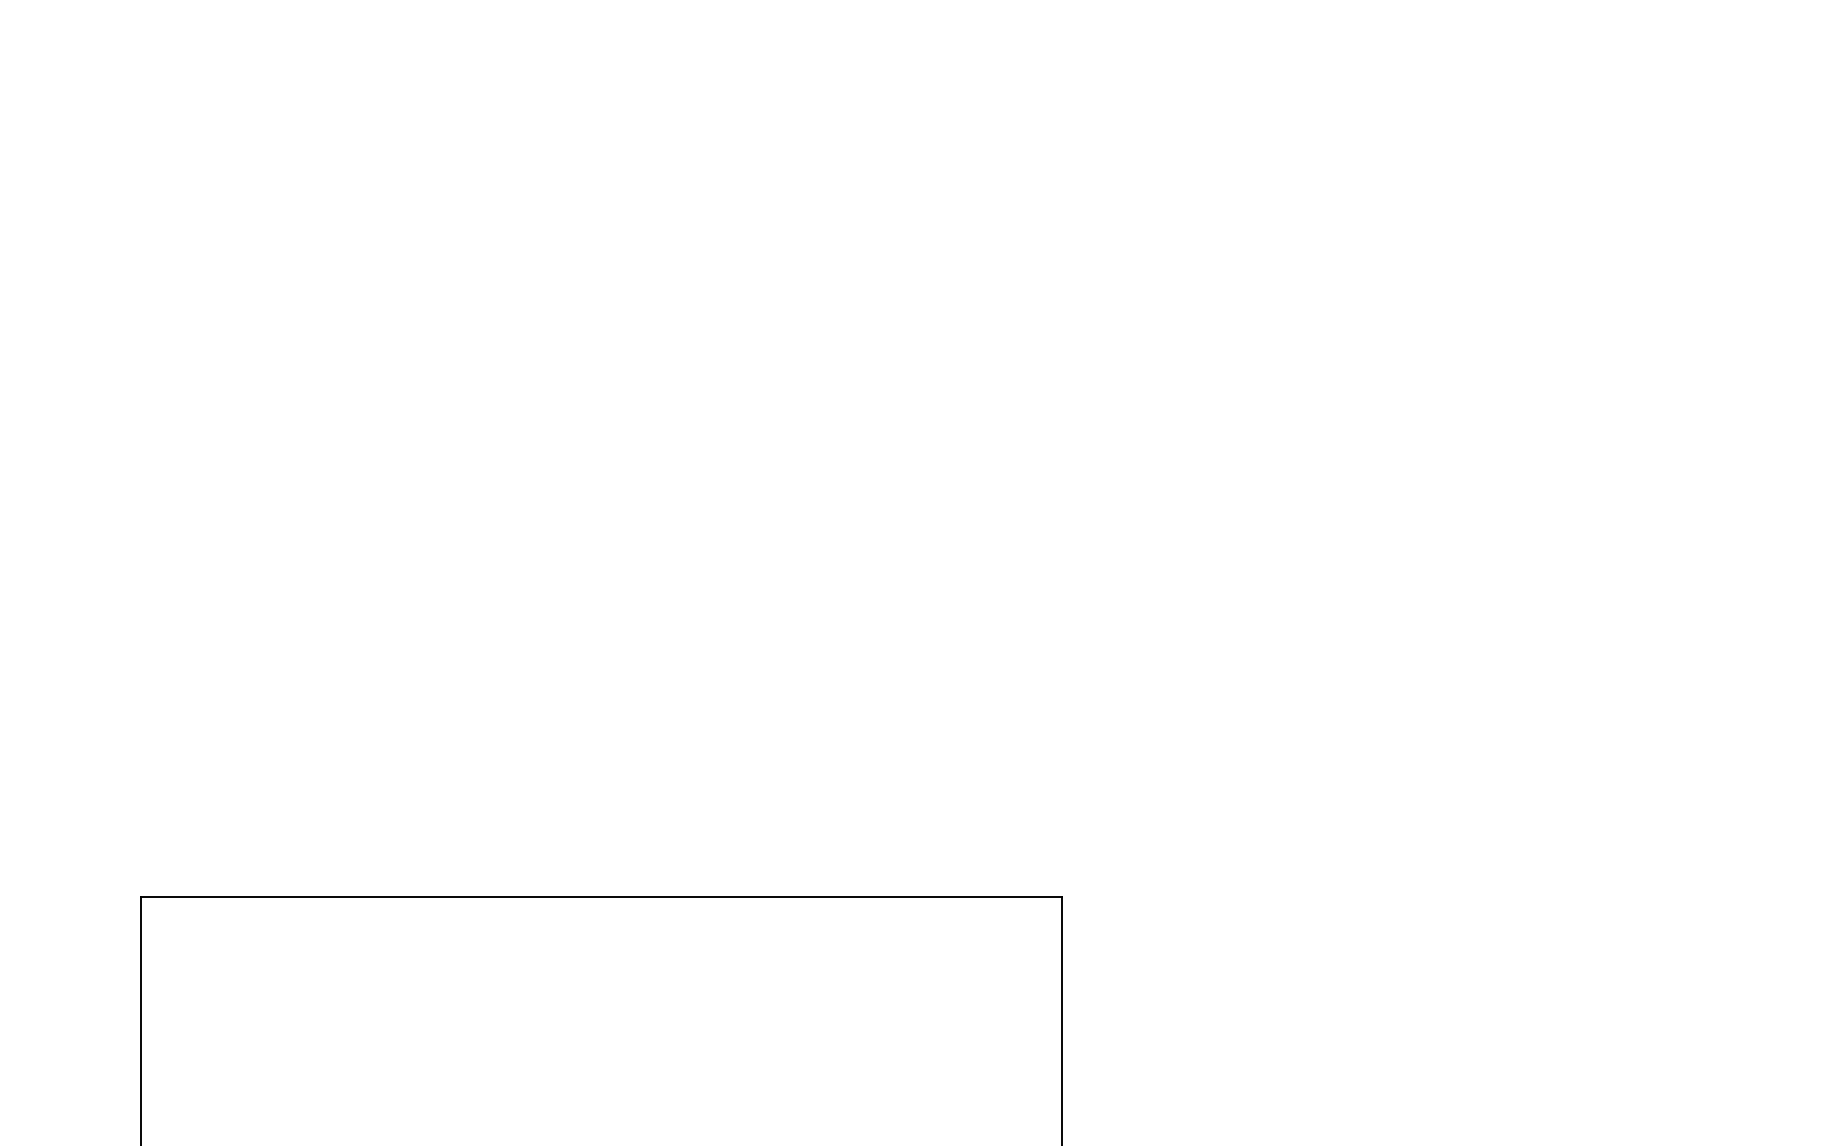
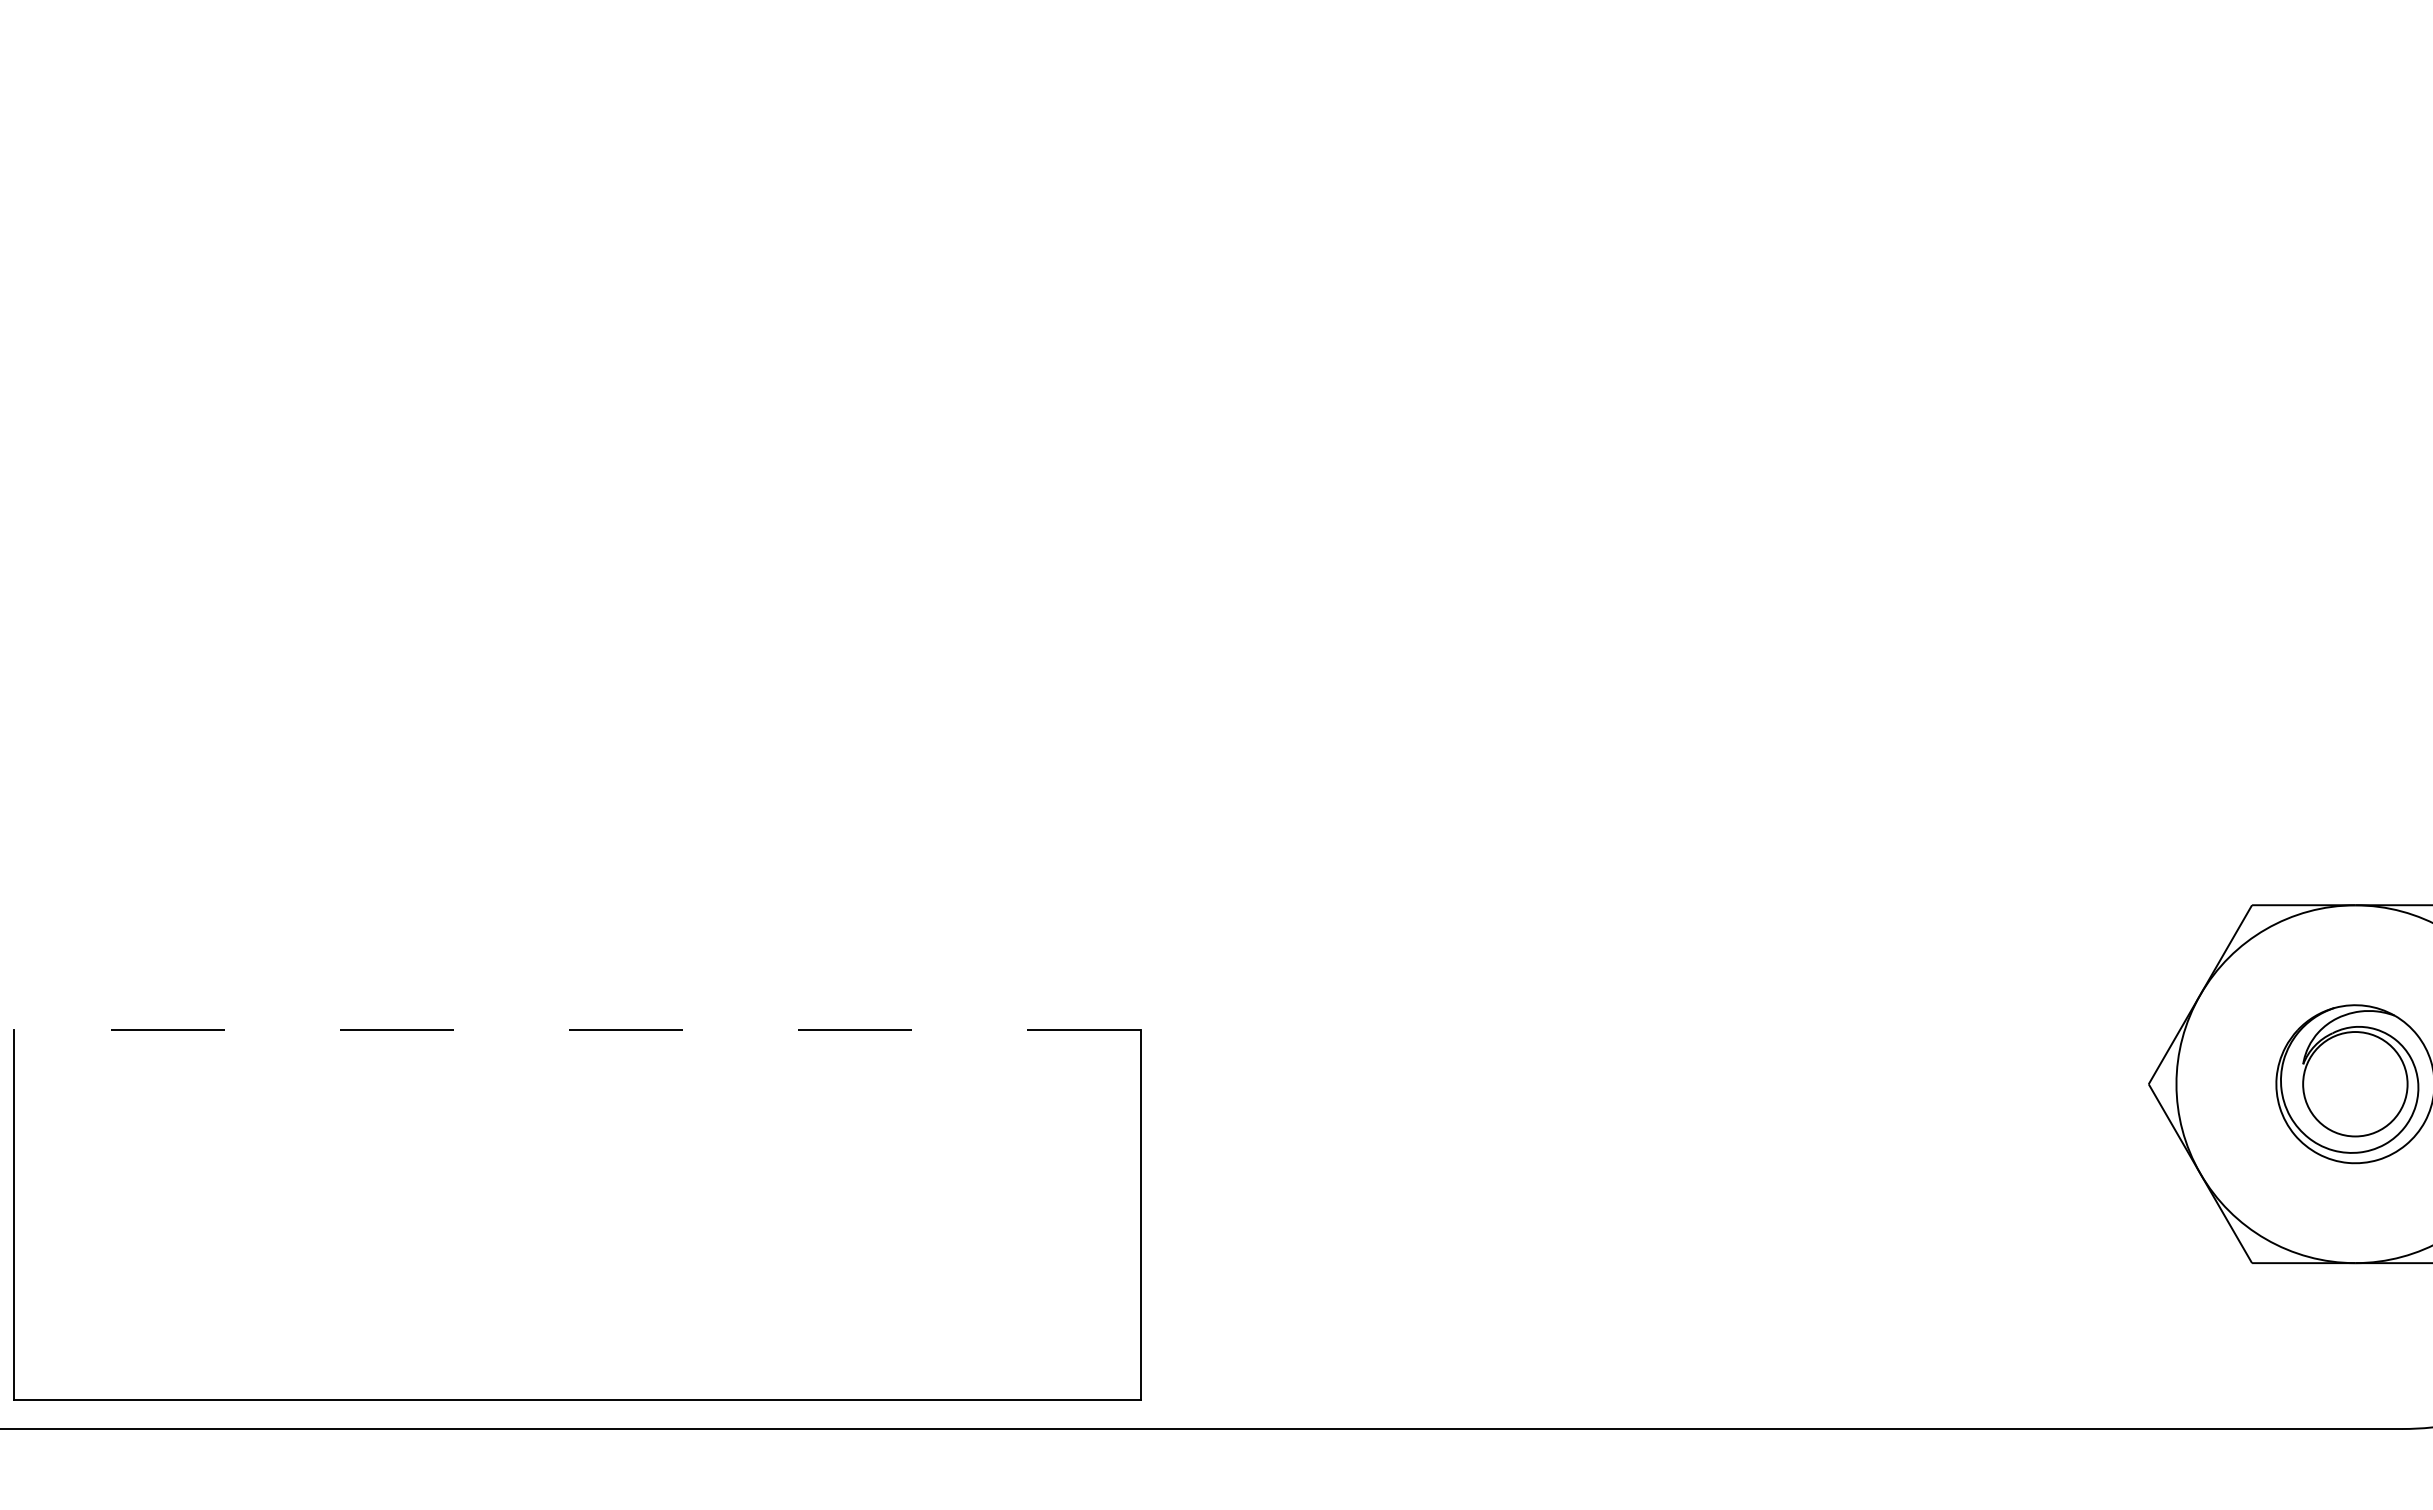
line: (601, 897) -> (577, 1029), solid -> dashed

